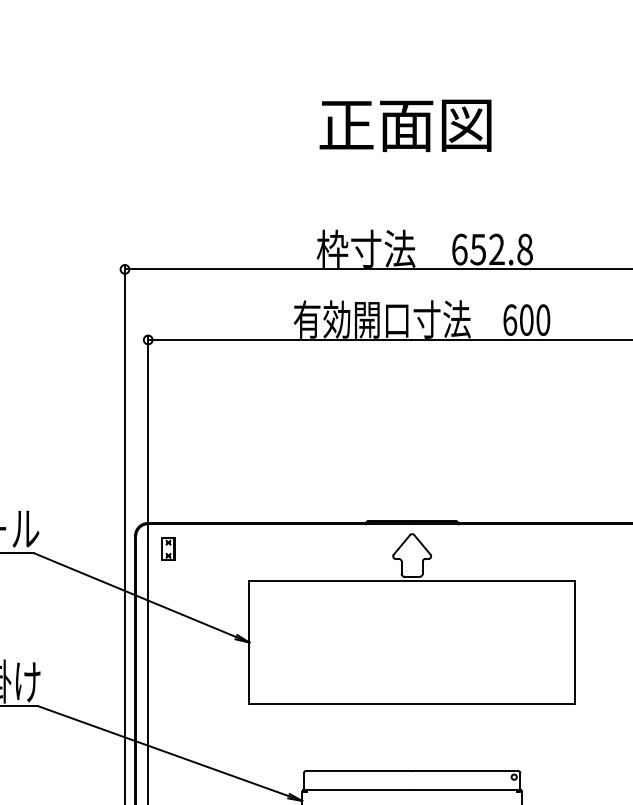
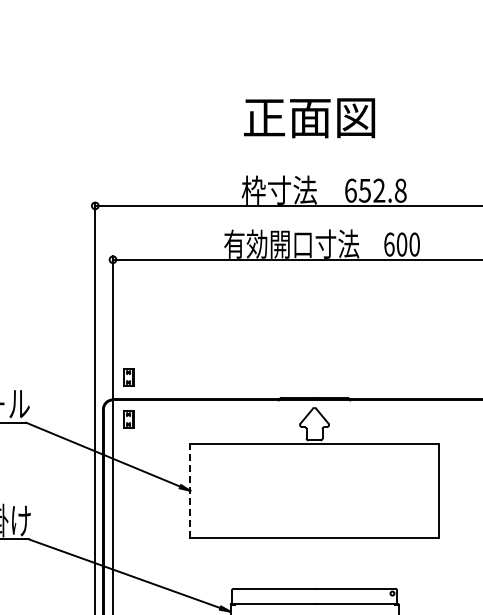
text: (405, 126) -> (309, 118), moved
part: (168, 494) -> (128, 377), added
line: (249, 642) -> (190, 490), solid -> dashed

